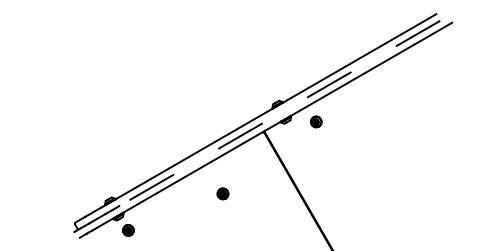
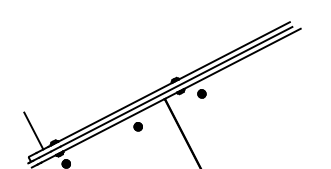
line: (279, 113) -> (176, 86), dashed -> solid
line: (79, 185) -> (33, 130), added
part: (222, 193) -> (137, 126), moved

